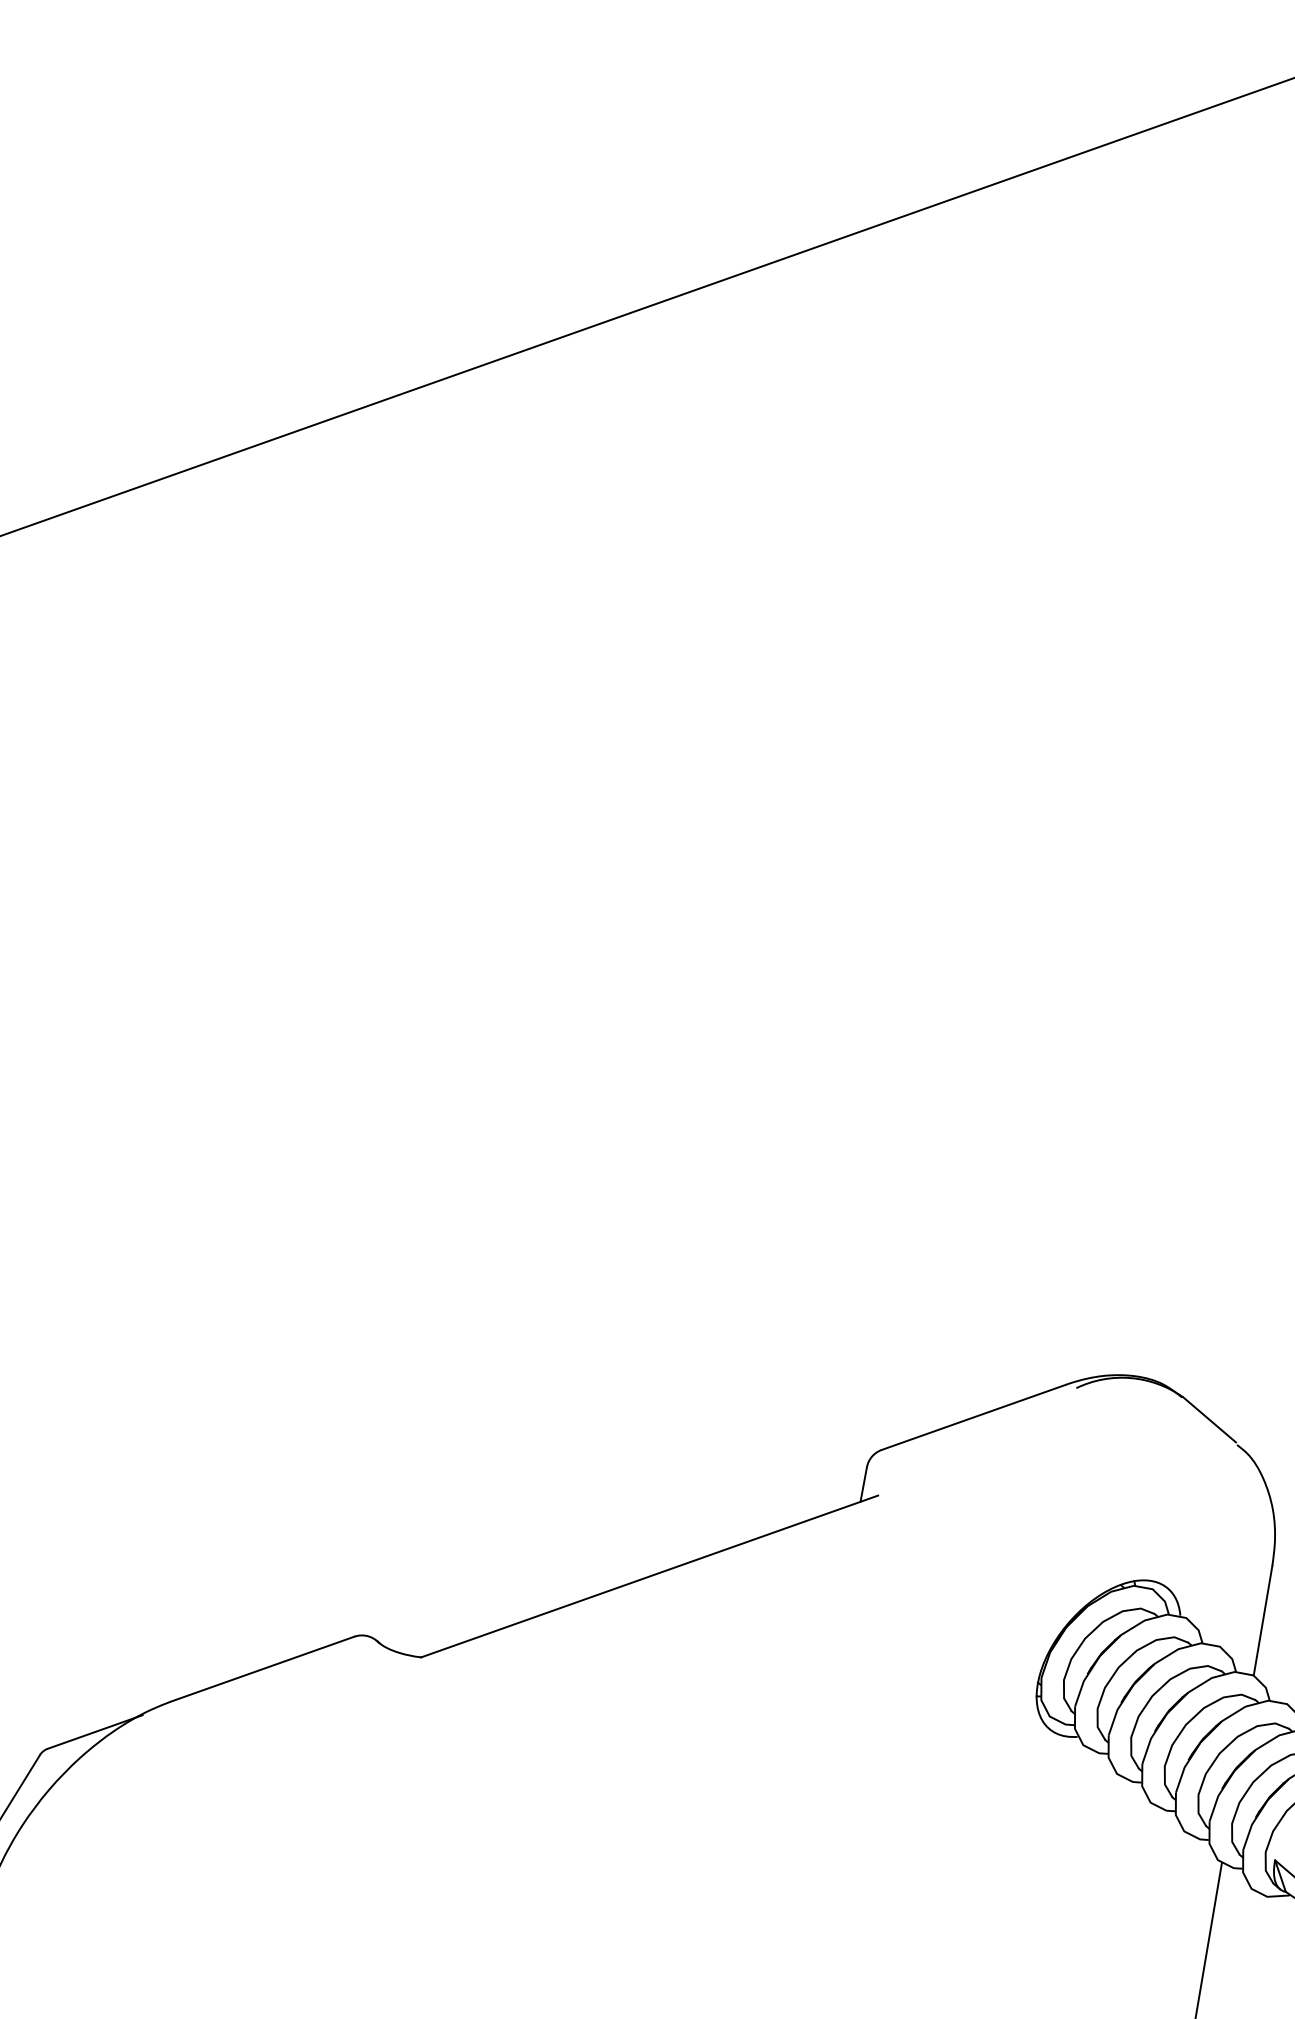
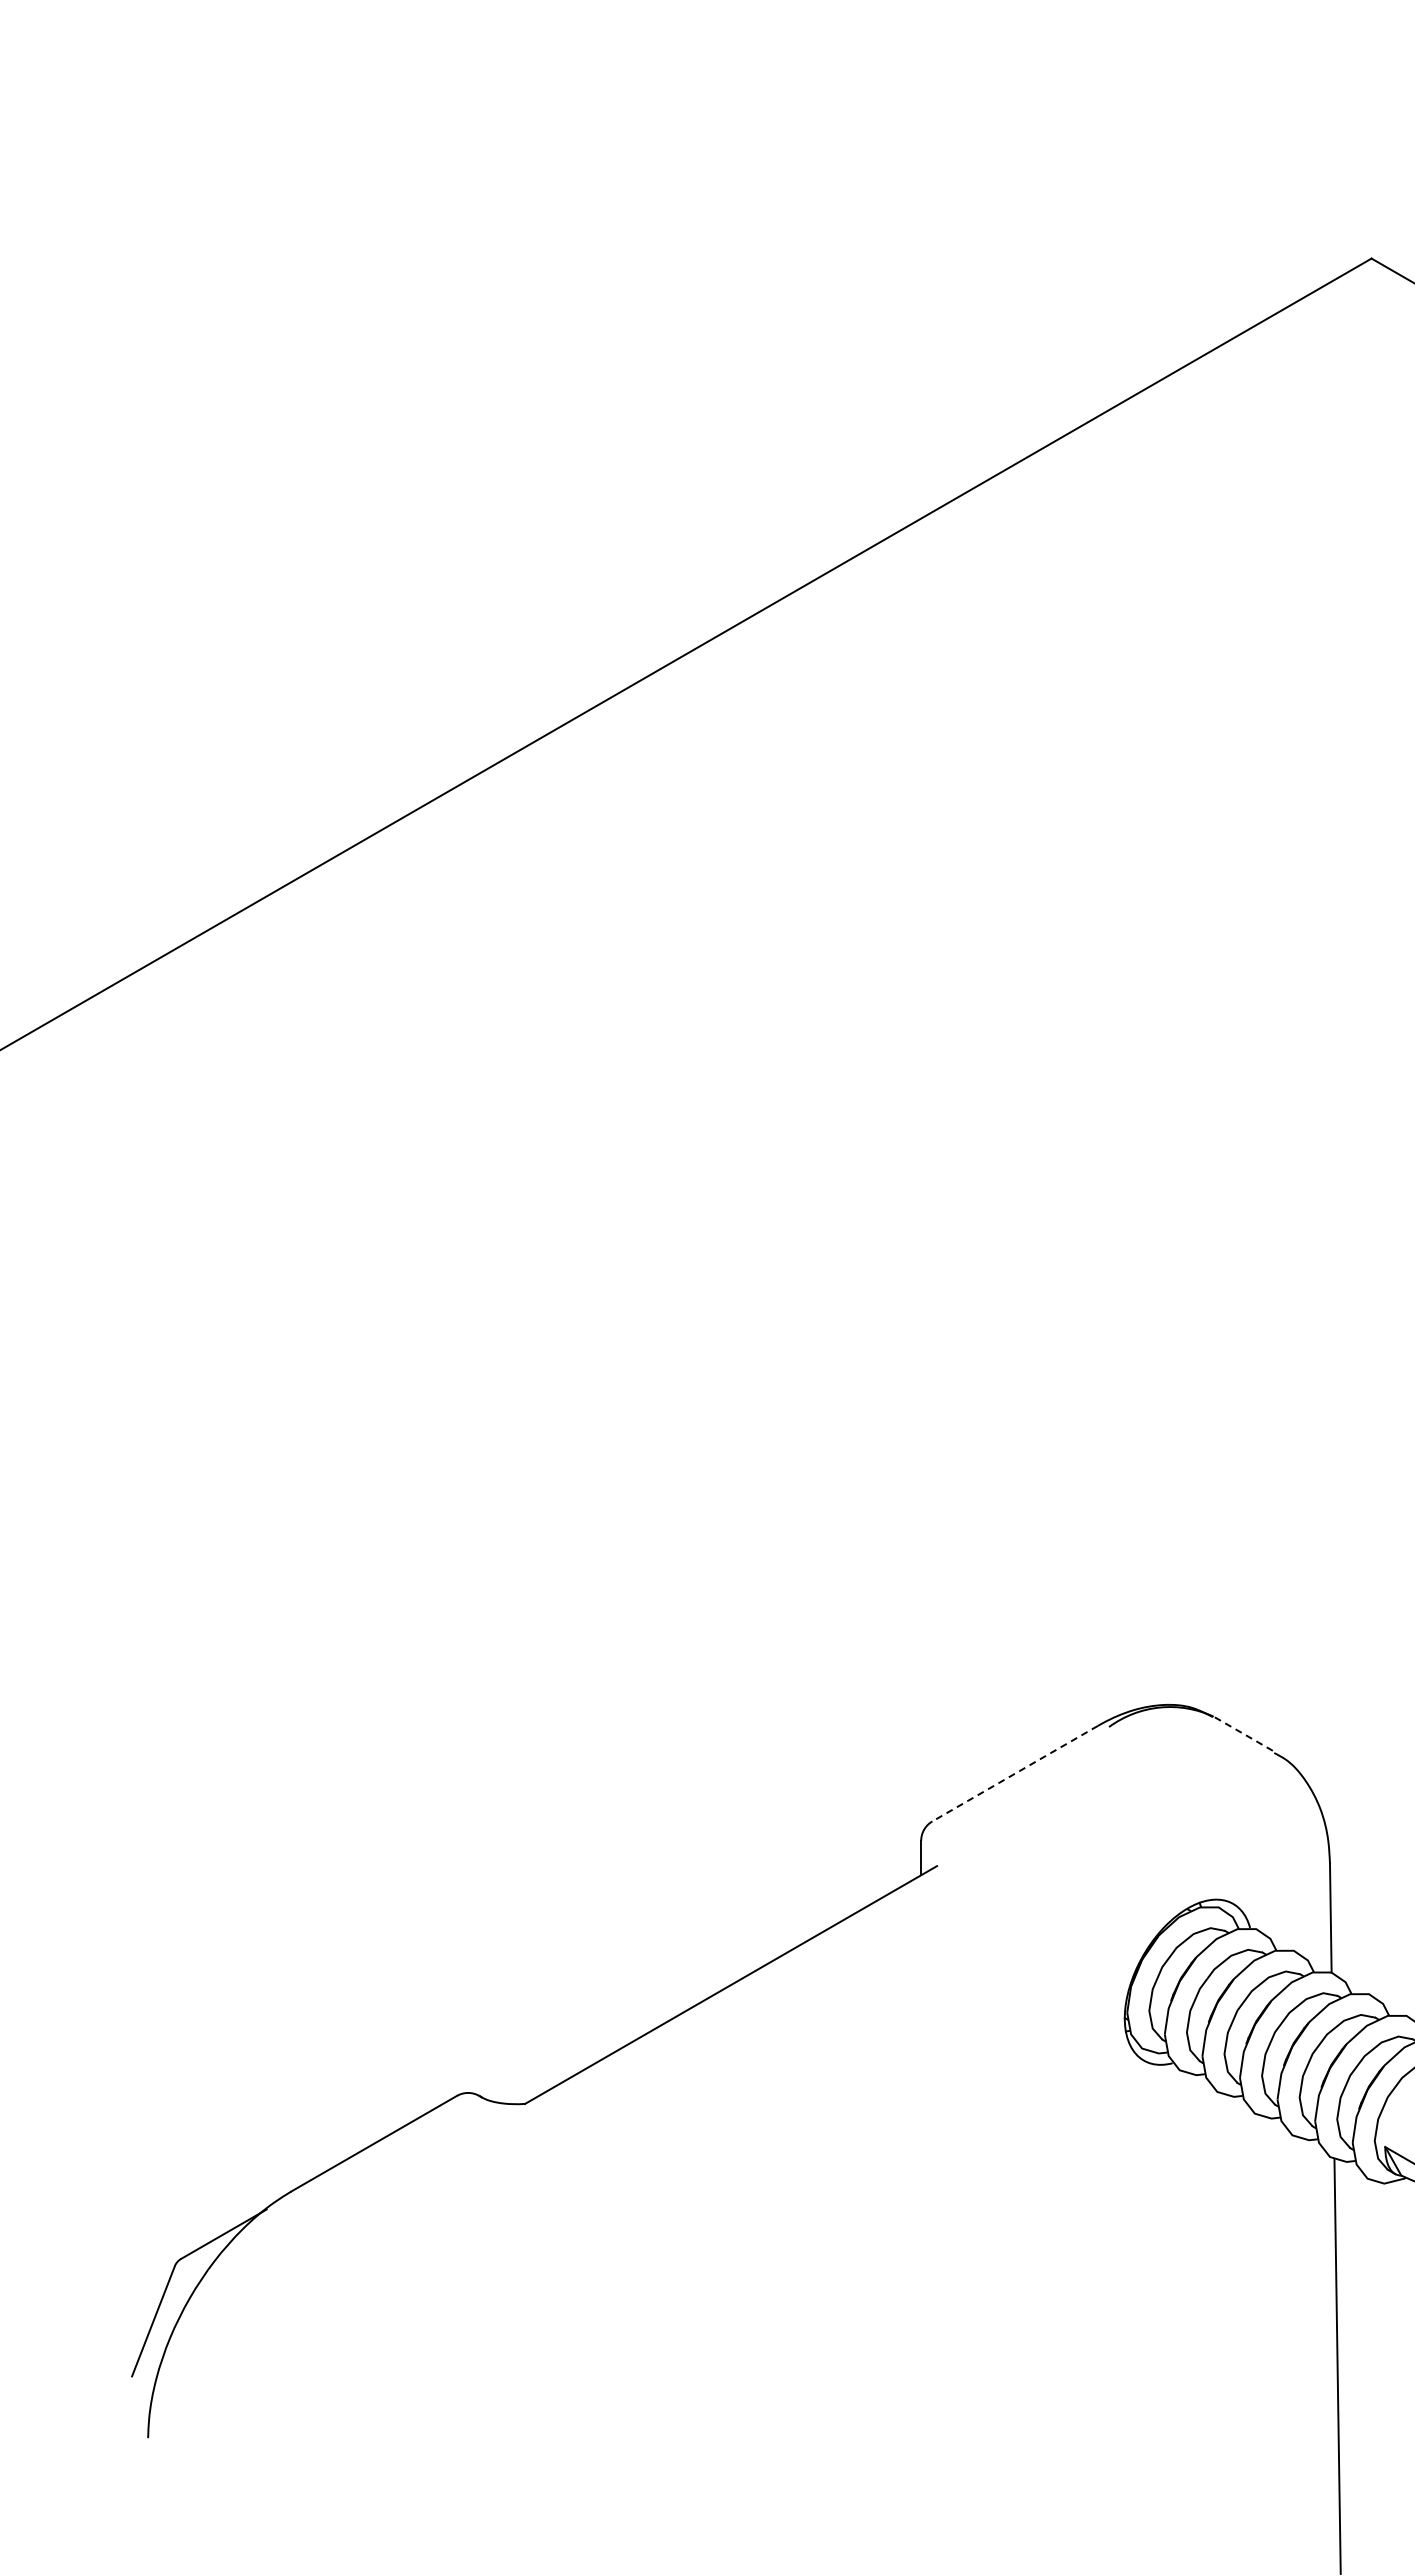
line: (973, 1417) -> (1015, 1773), solid -> dashed
line: (1208, 1419) -> (1242, 1733), solid -> dashed

